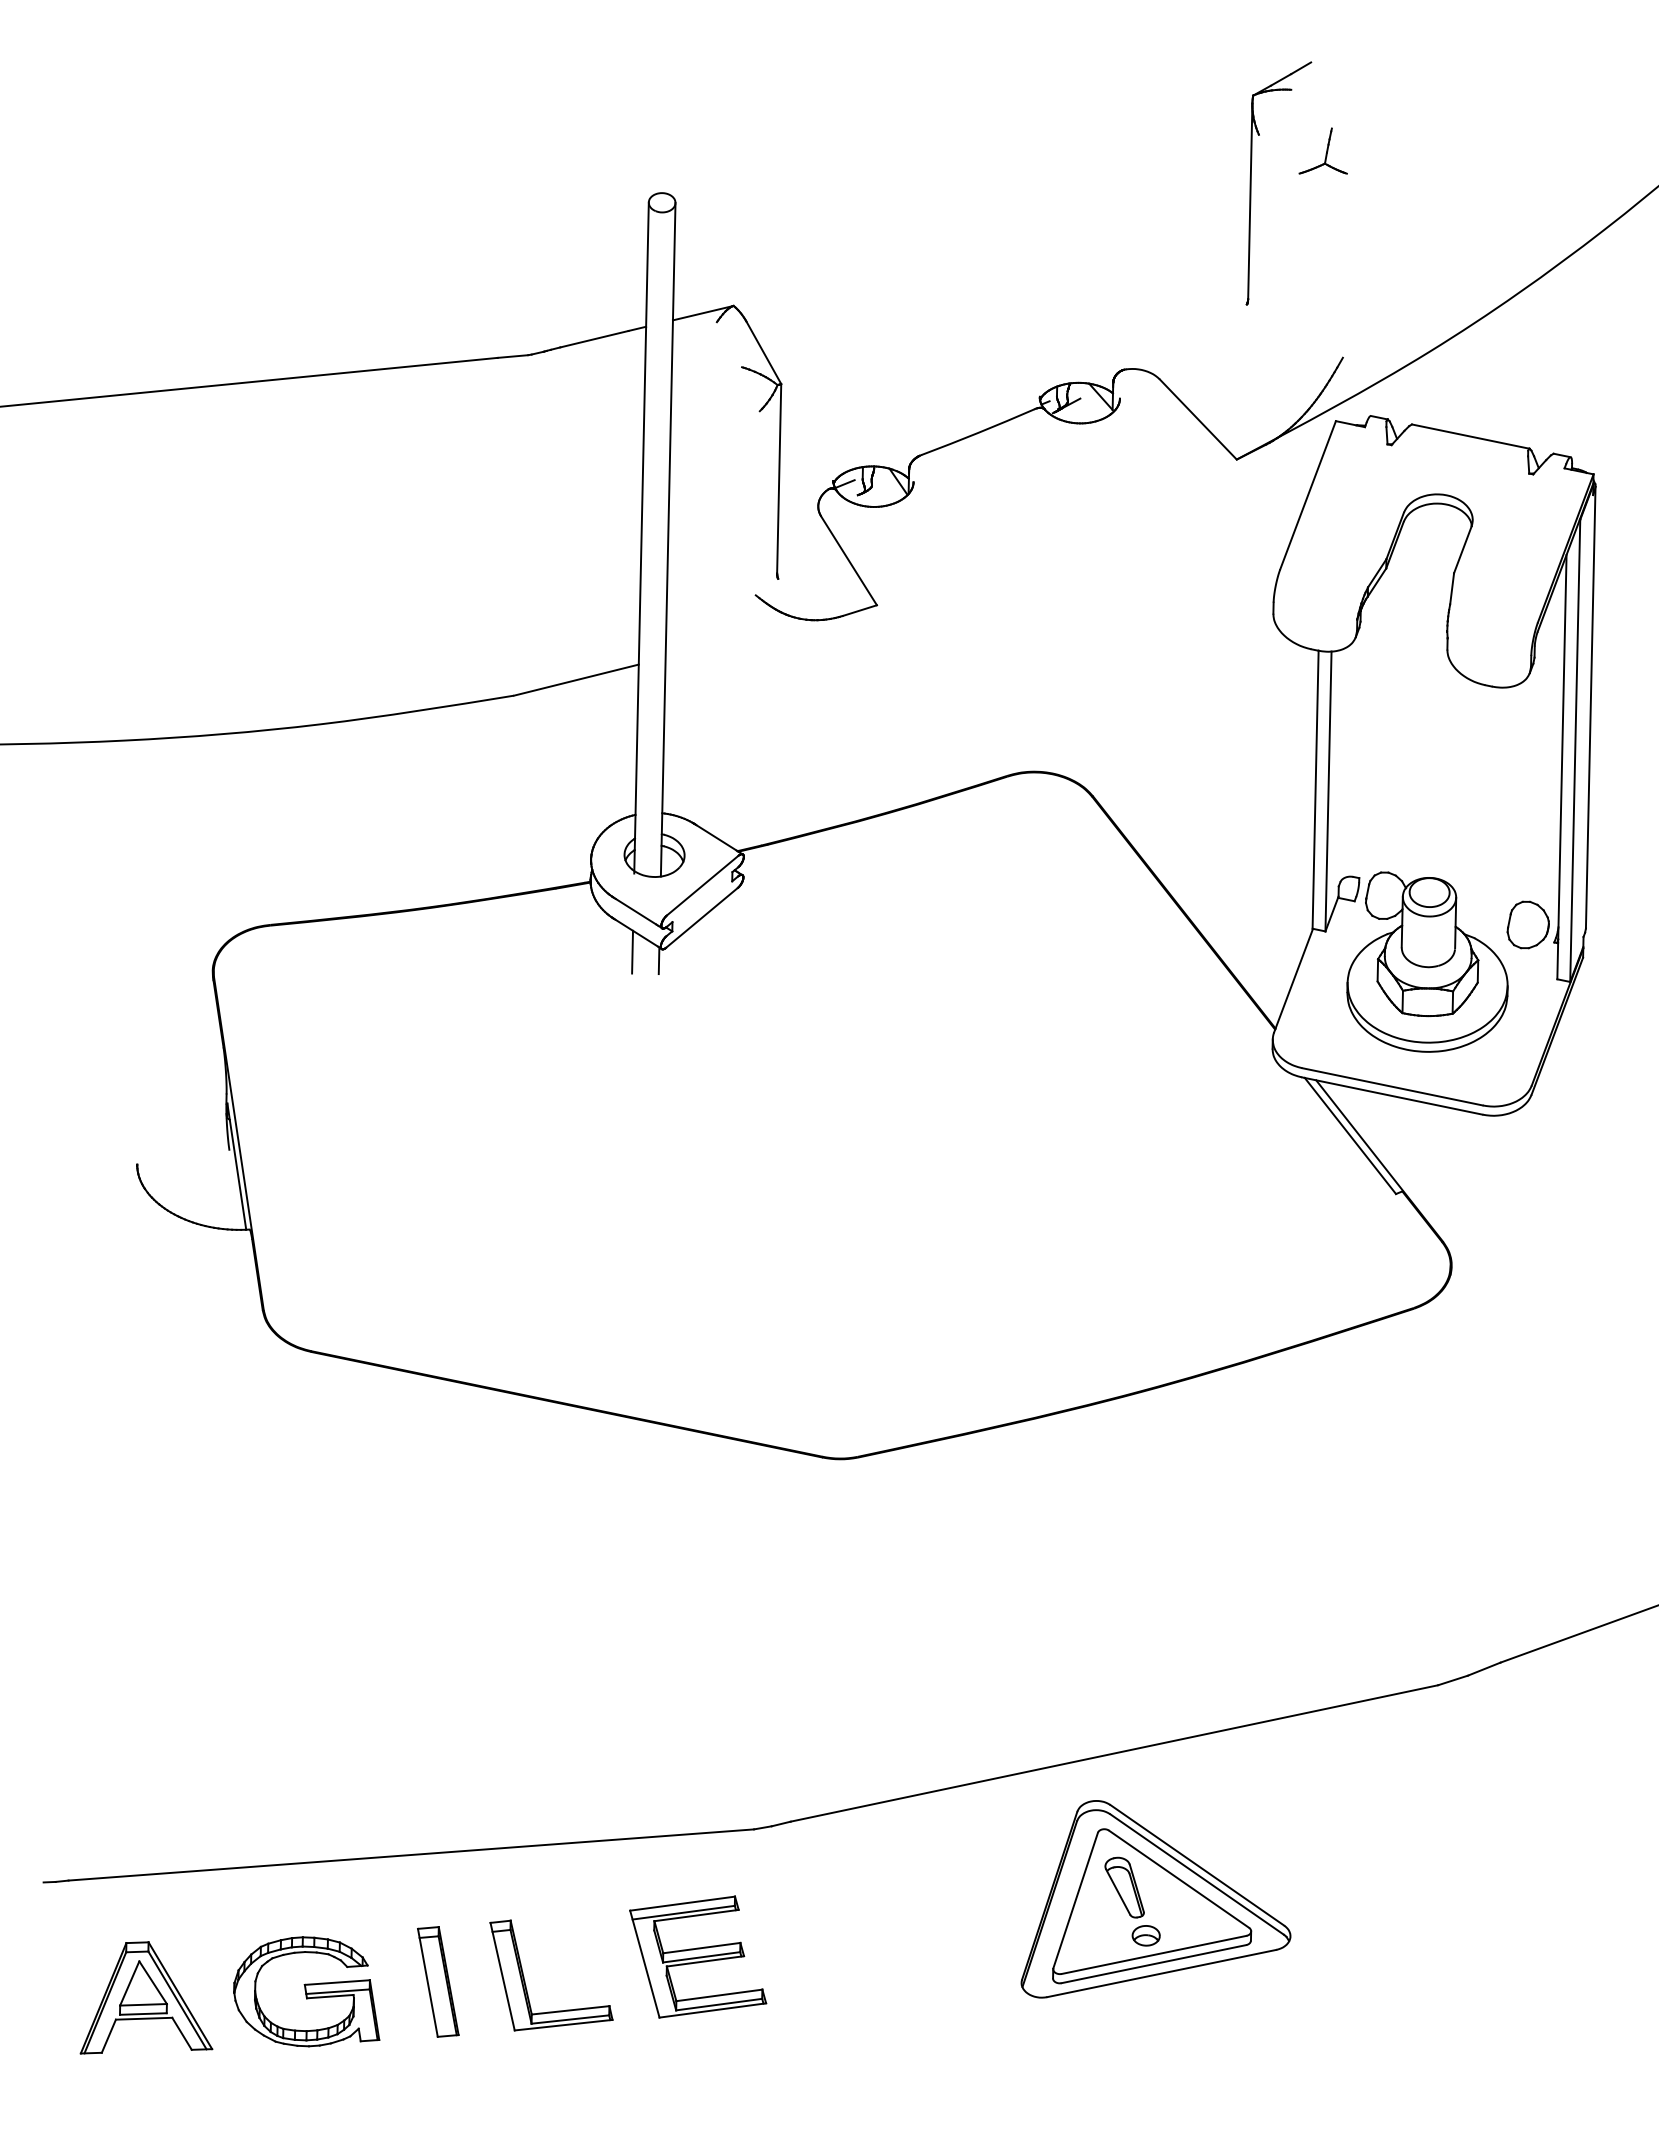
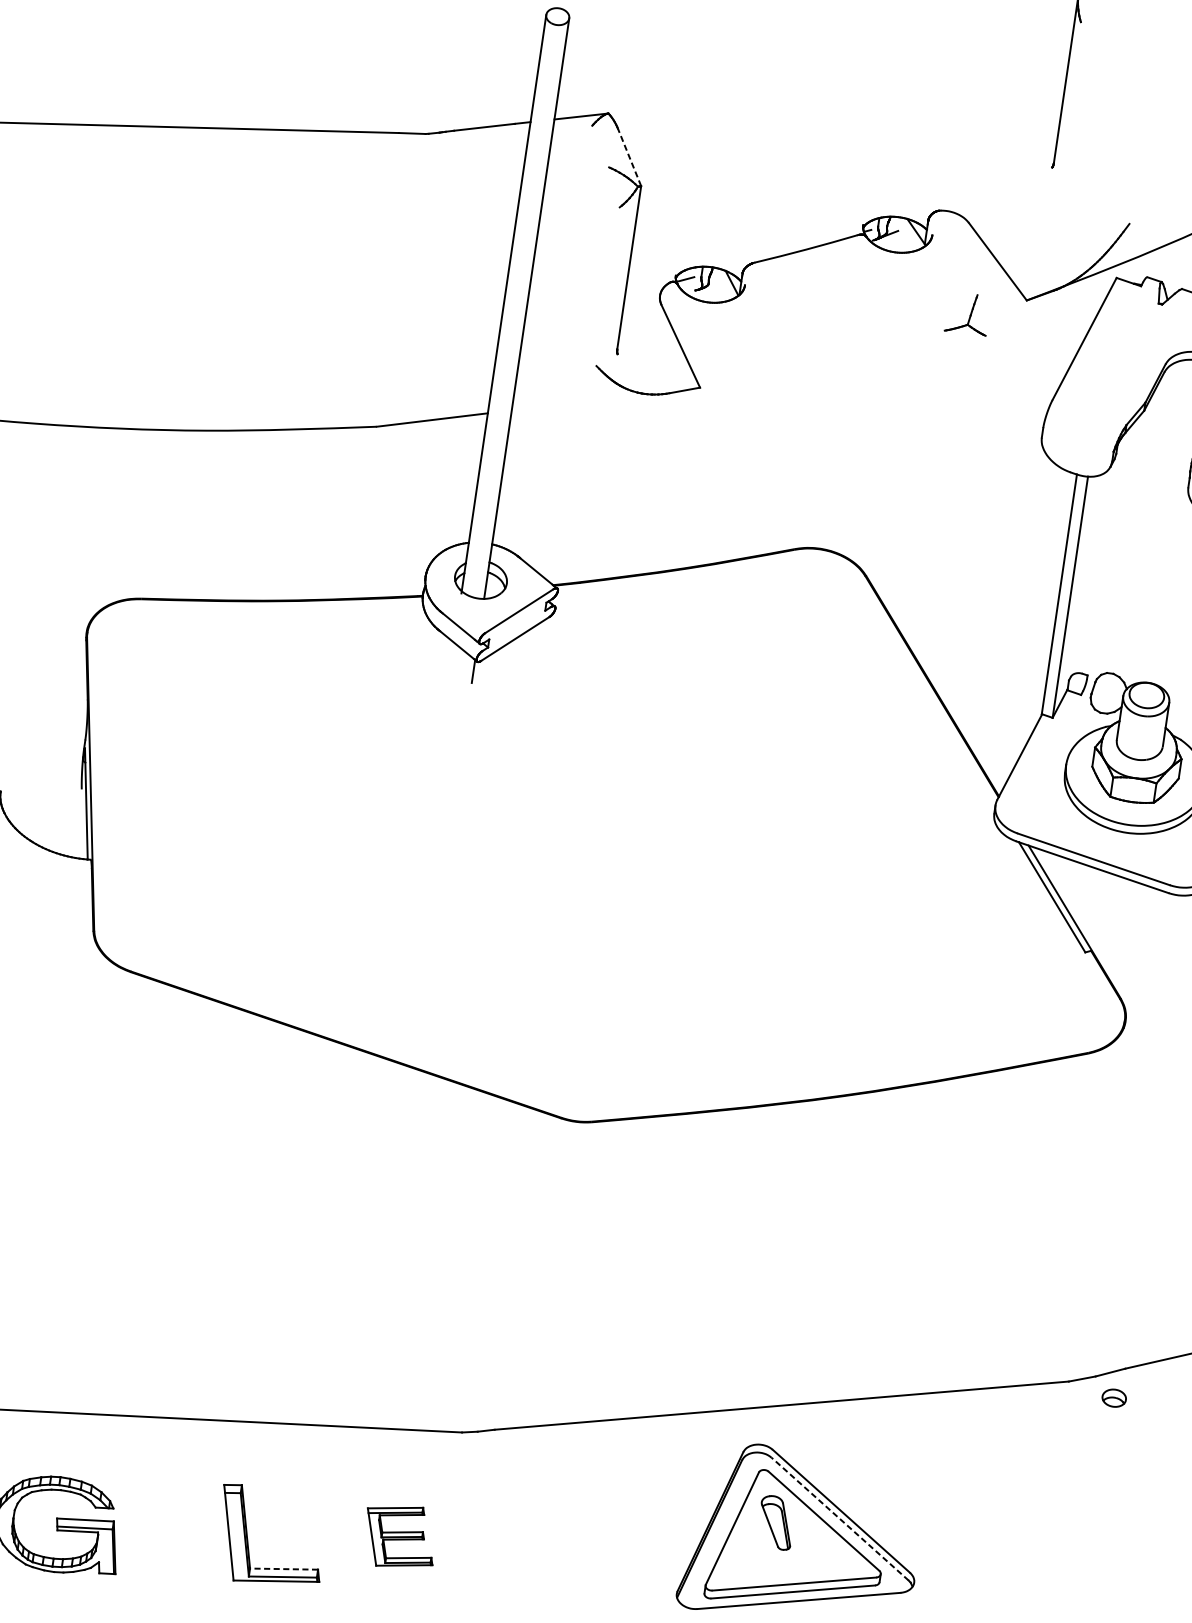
part: (1322, 150) -> (967, 313), moved
line: (763, 352) -> (629, 156), solid -> dashed
line: (632, 951) -> (451, 660), removed
line: (1197, 1874) -> (840, 1519), solid -> dashed
part: (1145, 1935) -> (1113, 1397), moved
part: (698, 1956) -> (400, 1536), size x0.6
part: (438, 1981) -> (172, 1529), removed
line: (570, 2010) -> (283, 1569), solid -> dashed

